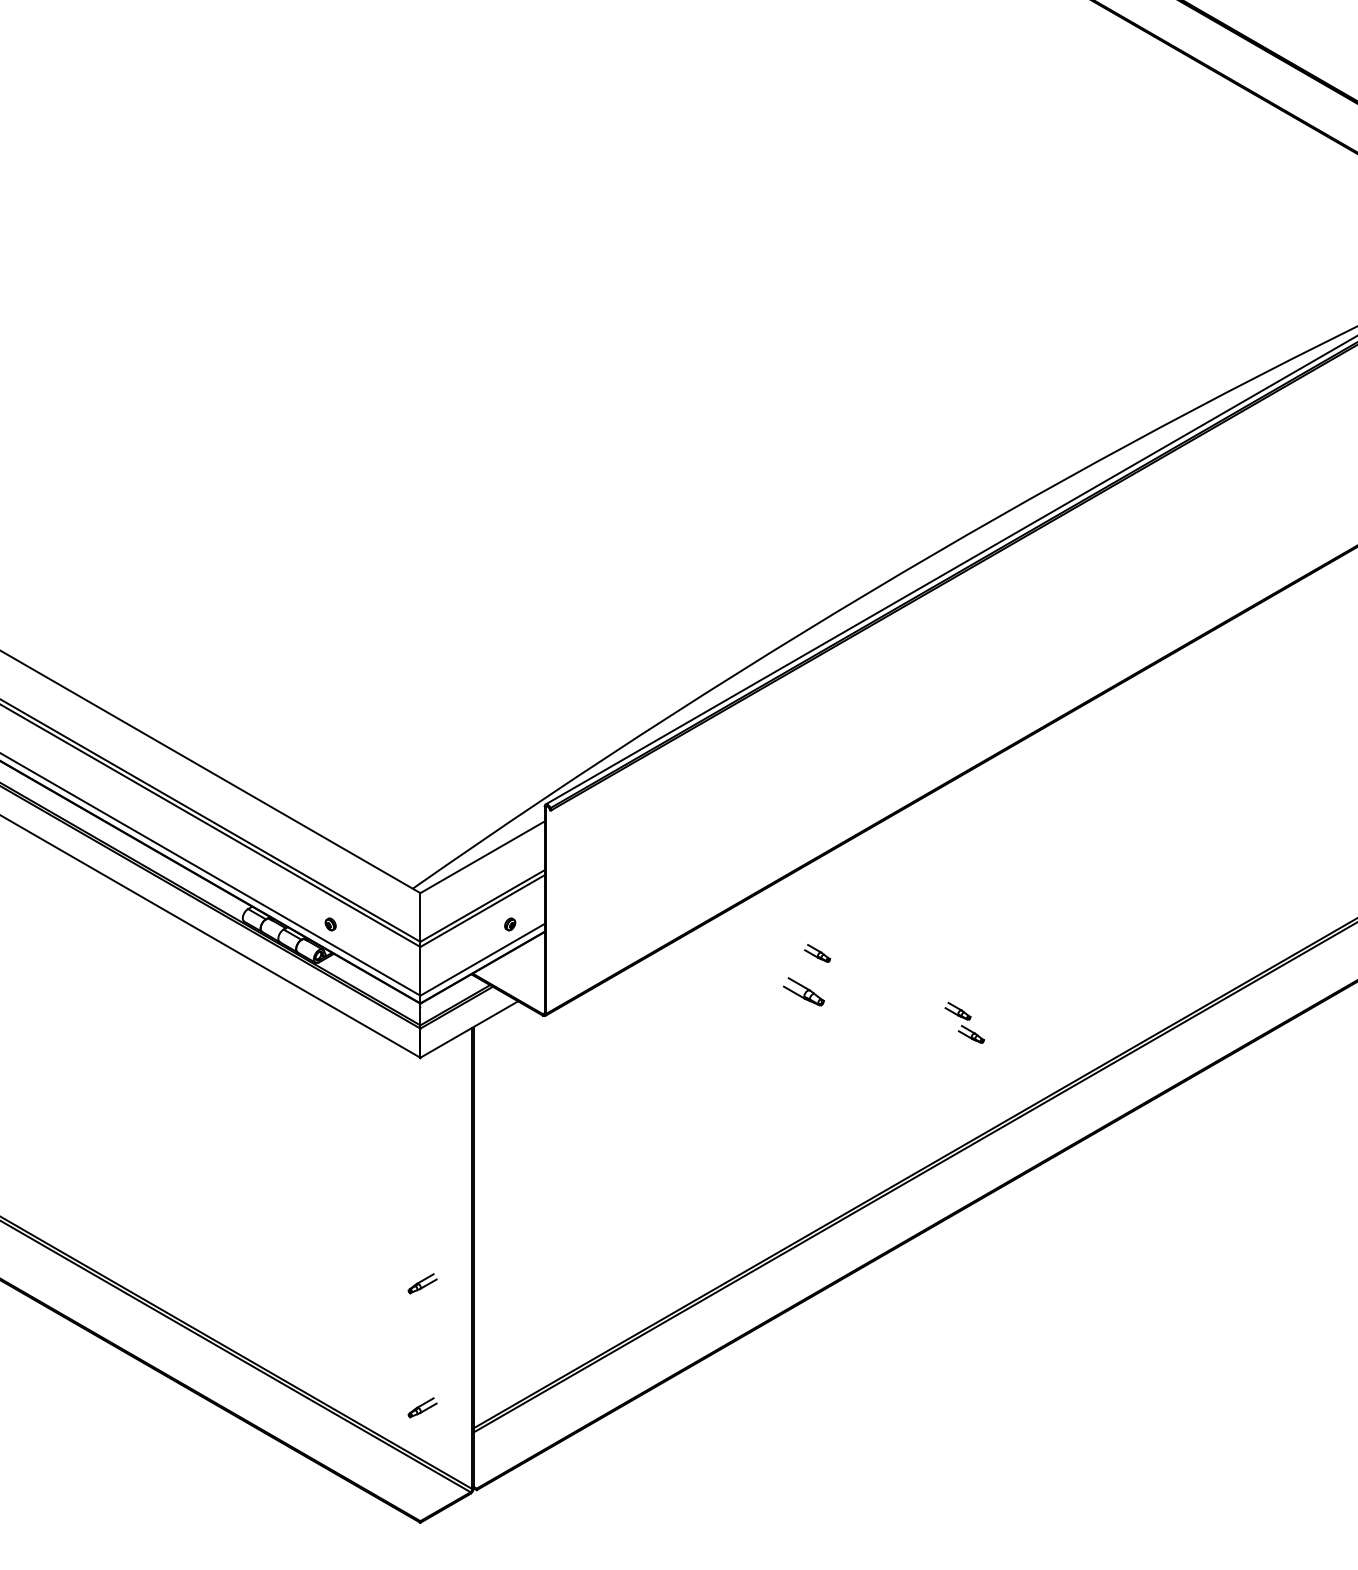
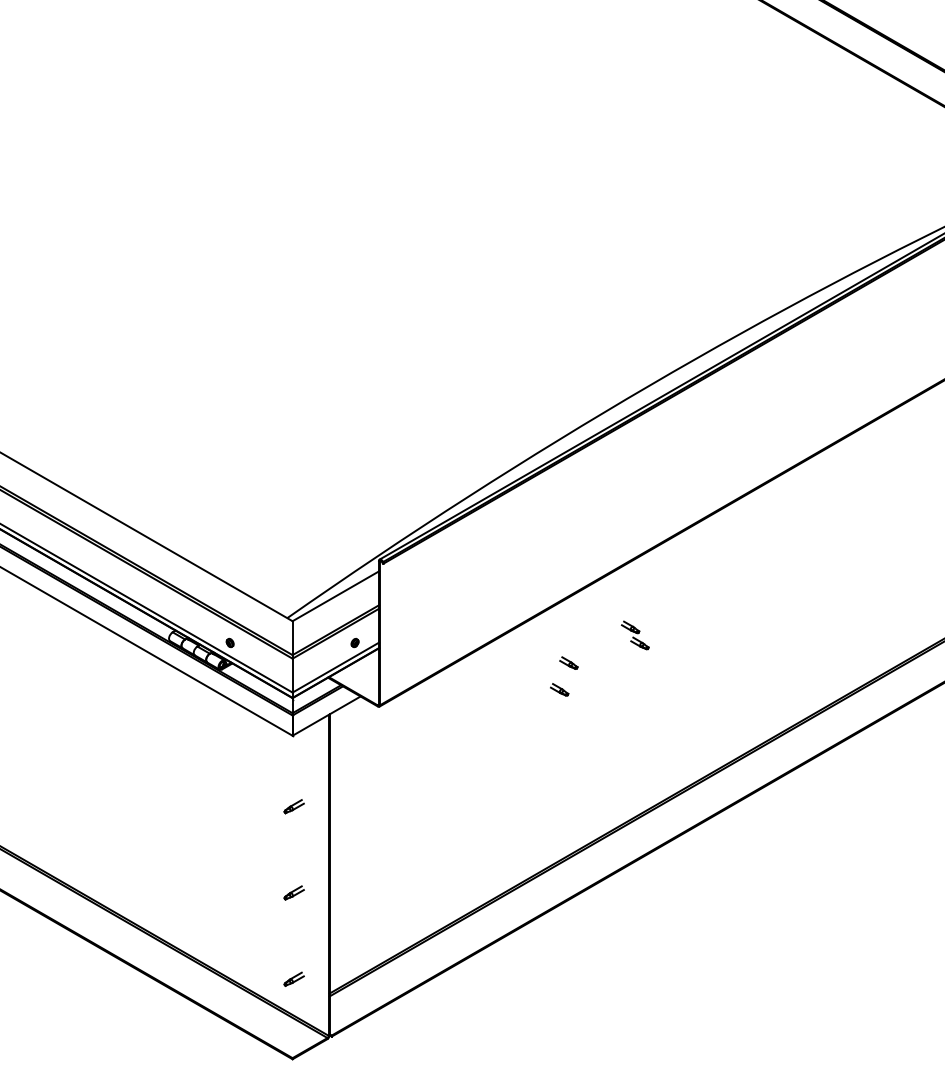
part: (804, 991) -> (559, 689), size x0.62
part: (963, 1022) -> (634, 635), moved
part: (421, 1159) -> (293, 806), added

